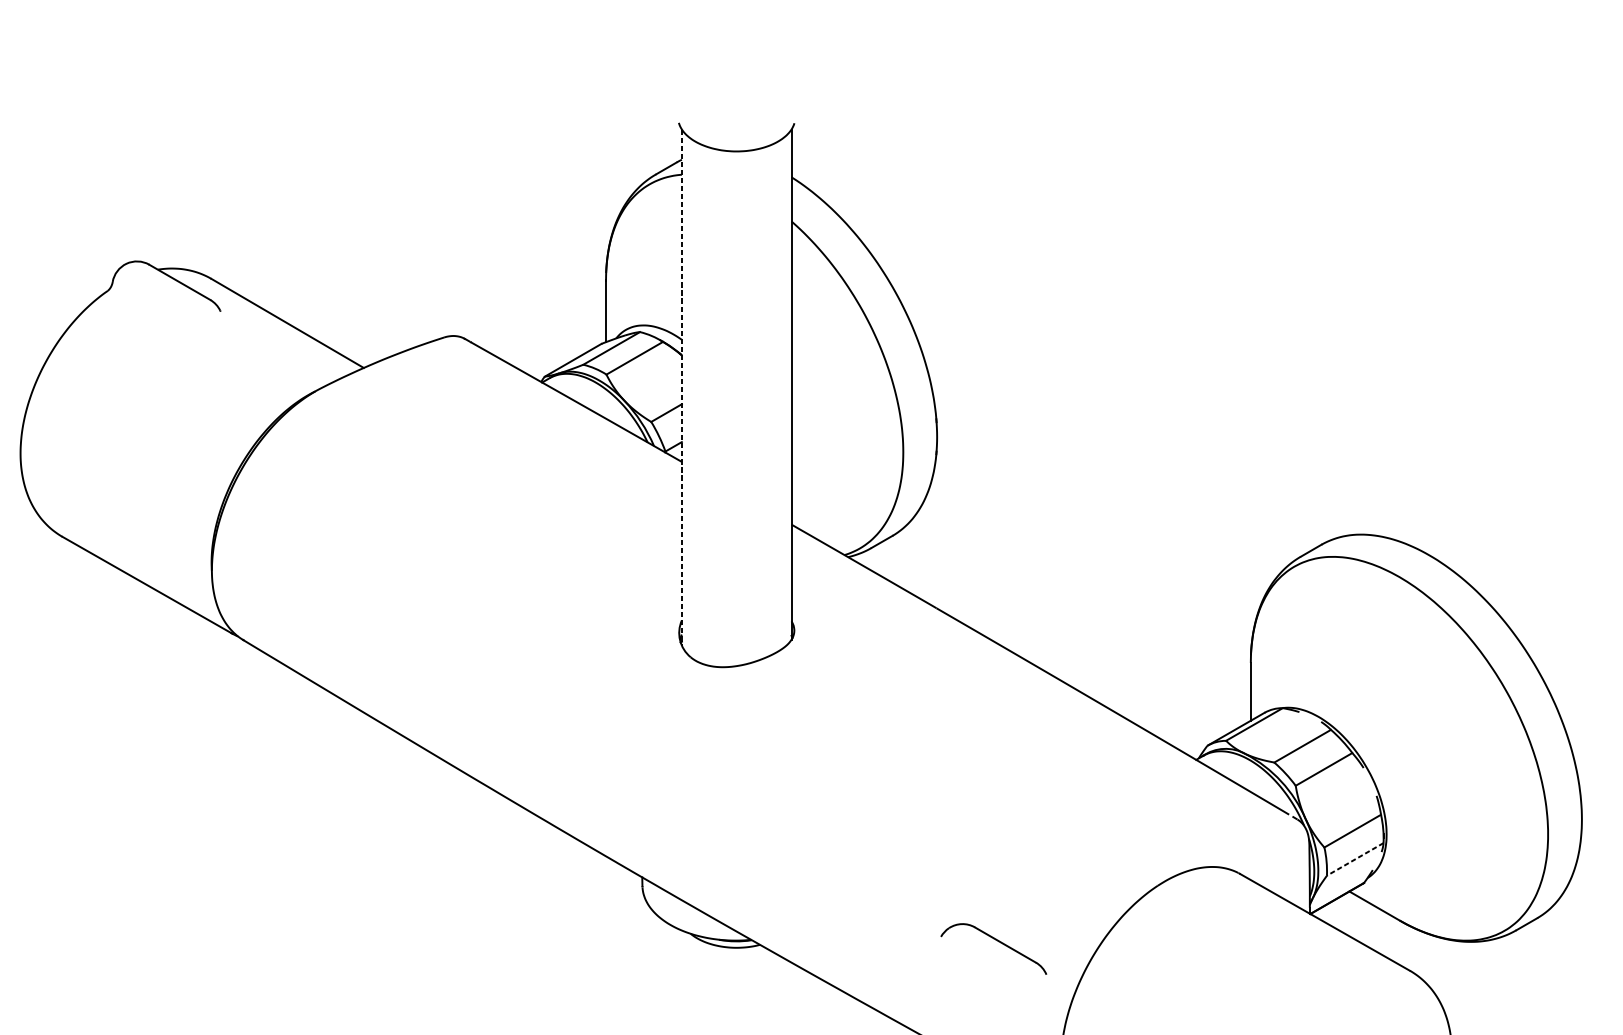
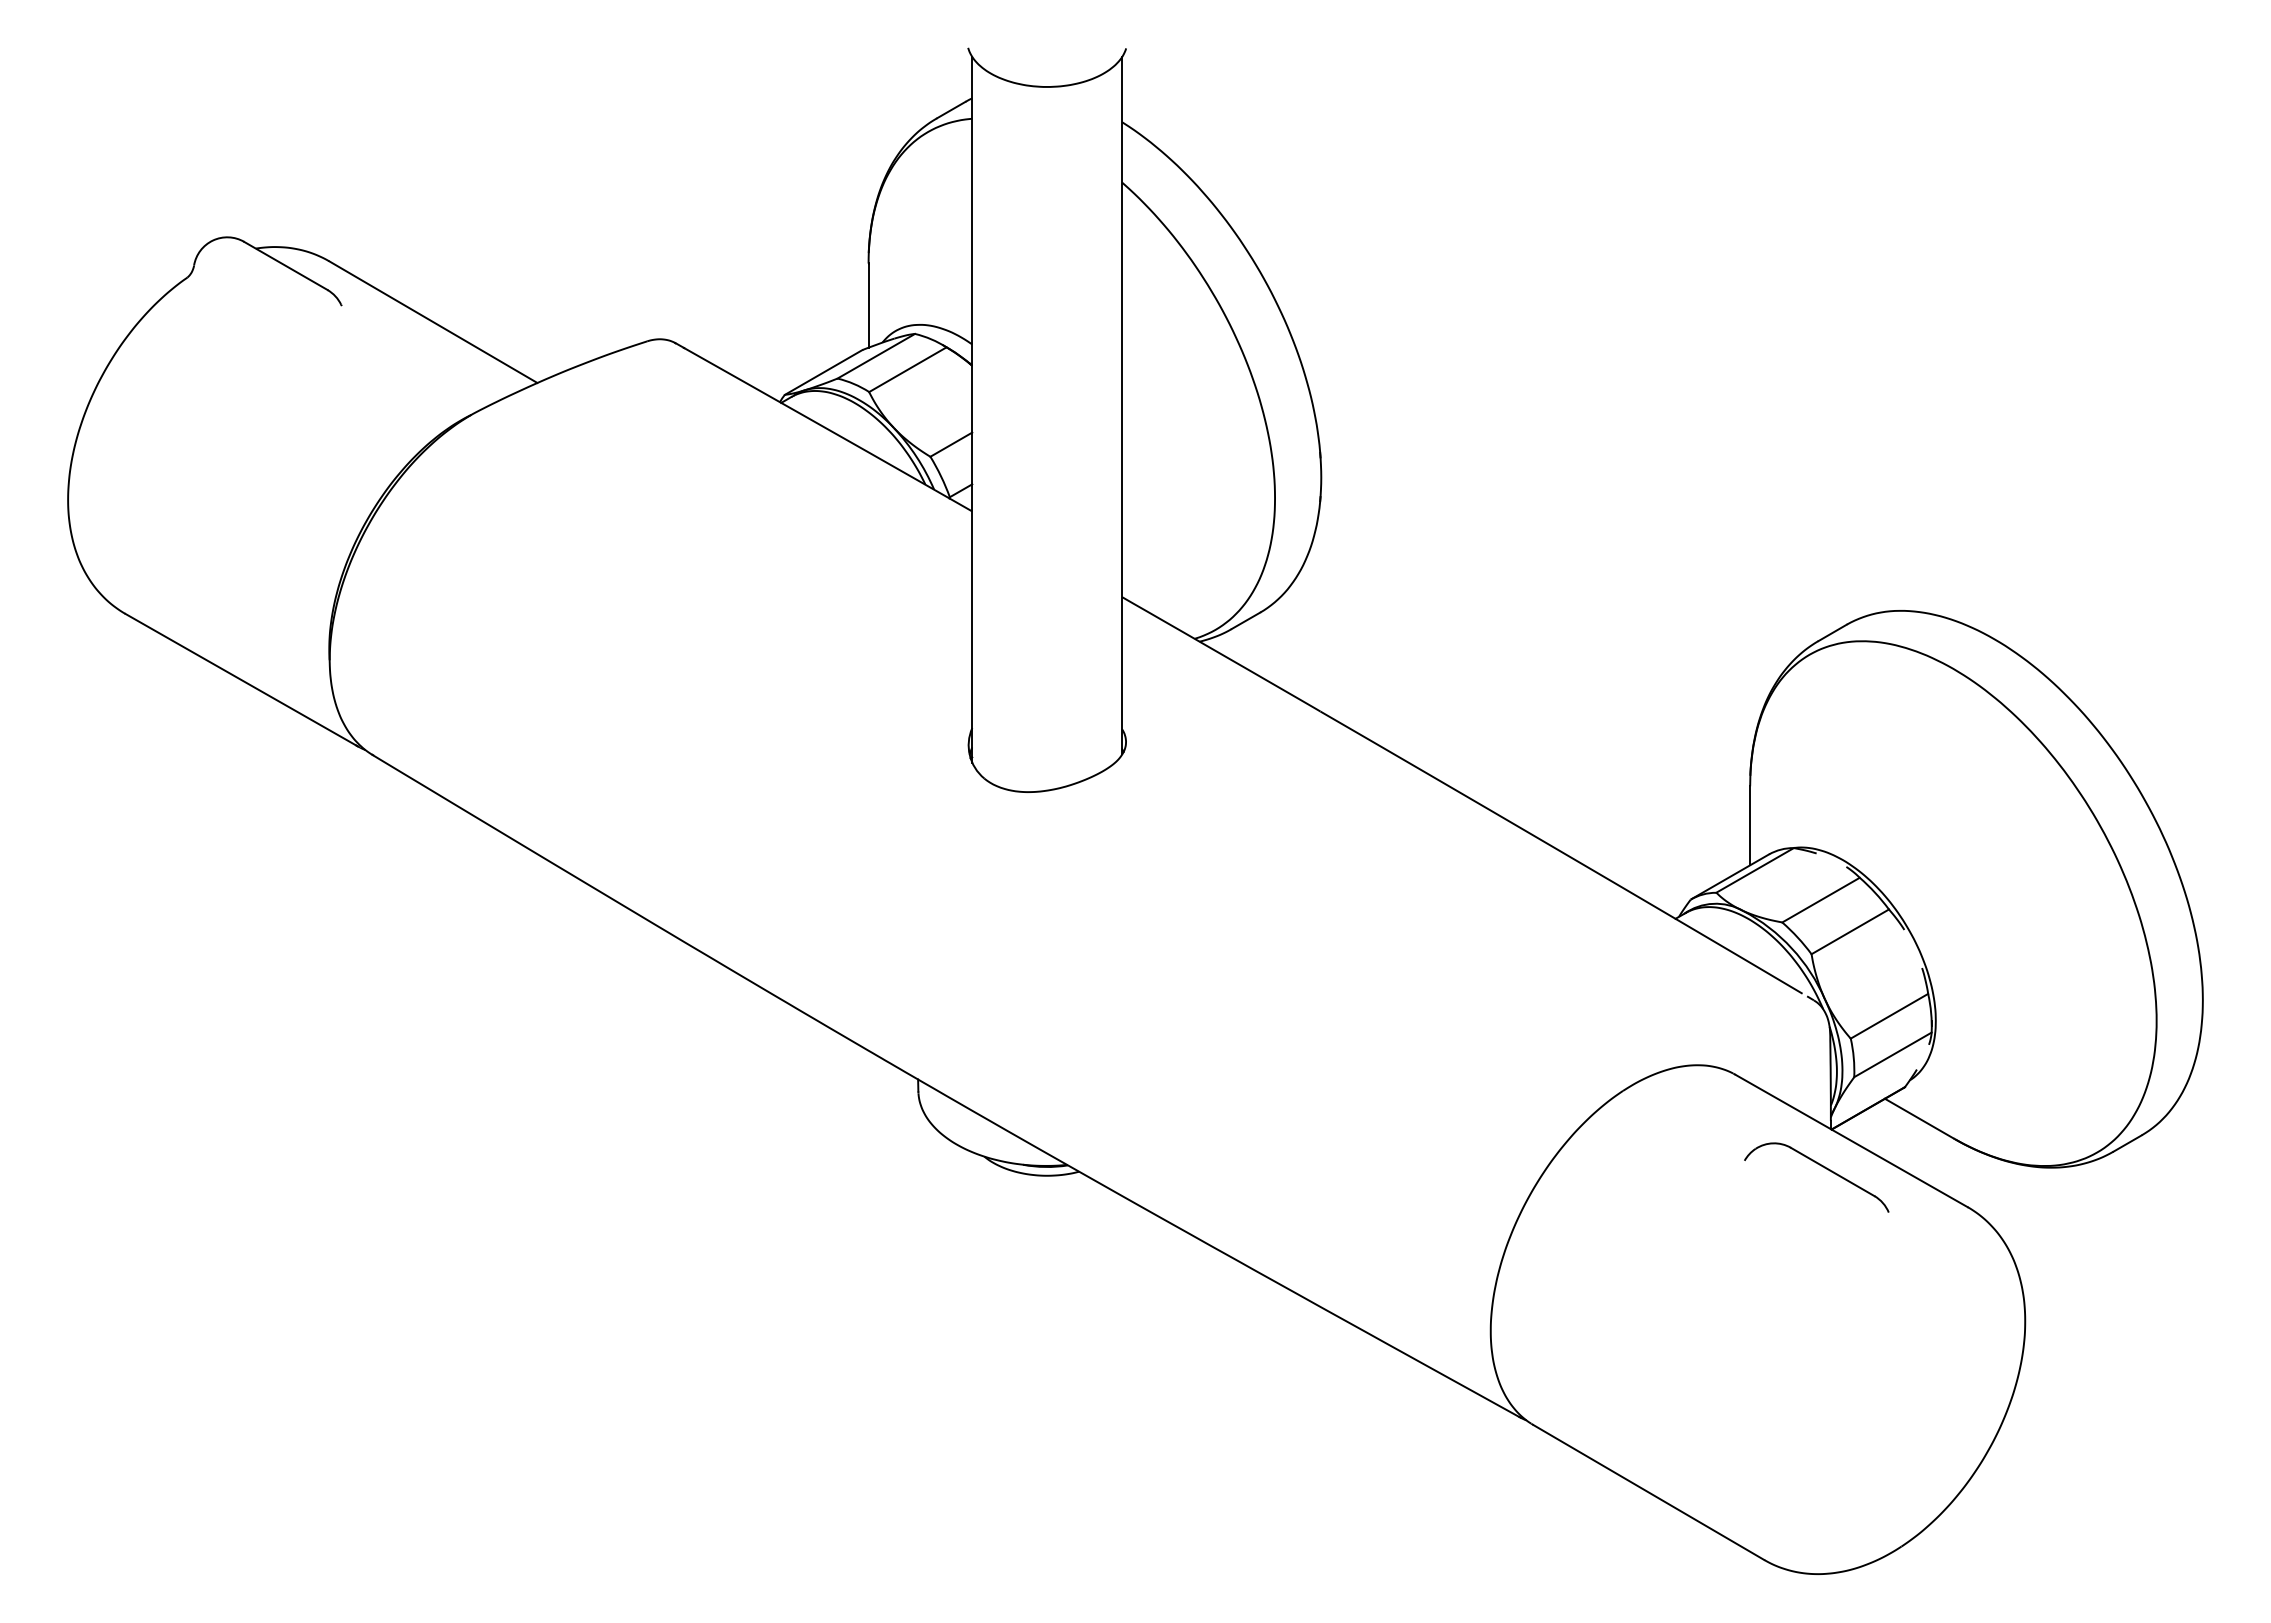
line: (682, 388) -> (972, 410), dashed -> solid
line: (1354, 859) -> (1892, 1054), dashed -> solid
part: (998, 941) -> (1822, 1167), moved

